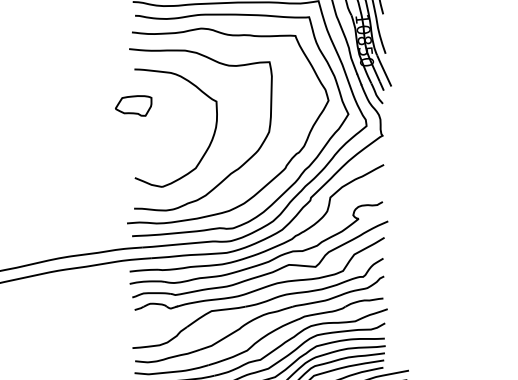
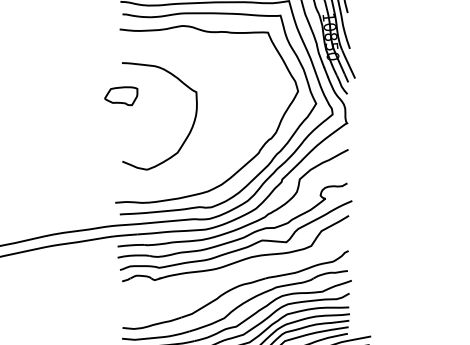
curve: (230, 172) -> (209, 156), removed
part: (258, 303) -> (234, 275), removed

